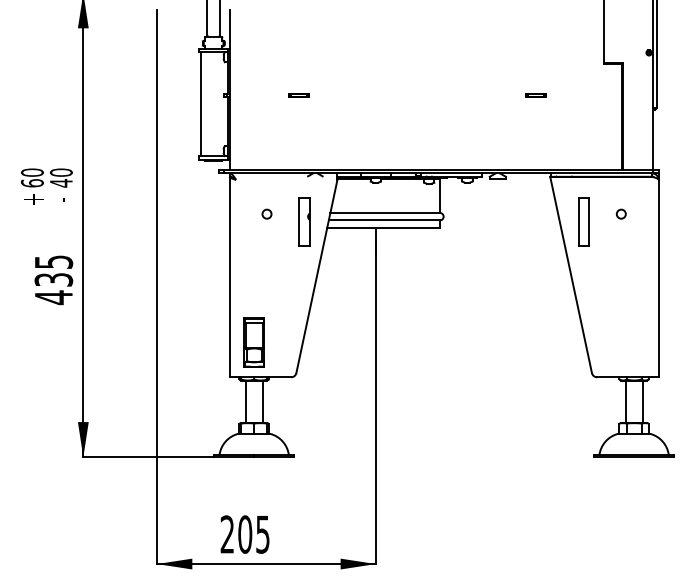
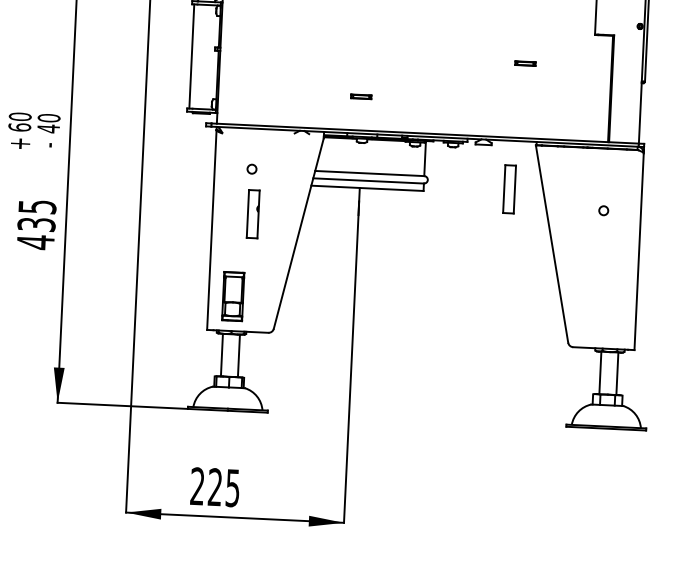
line: (298, 94) -> (360, 95), moved
circle: (620, 213) -> (602, 210), moved
part: (304, 221) -> (253, 213), moved
part: (583, 221) -> (509, 188), moved
text: (245, 534) -> (215, 487), 205 -> 225

